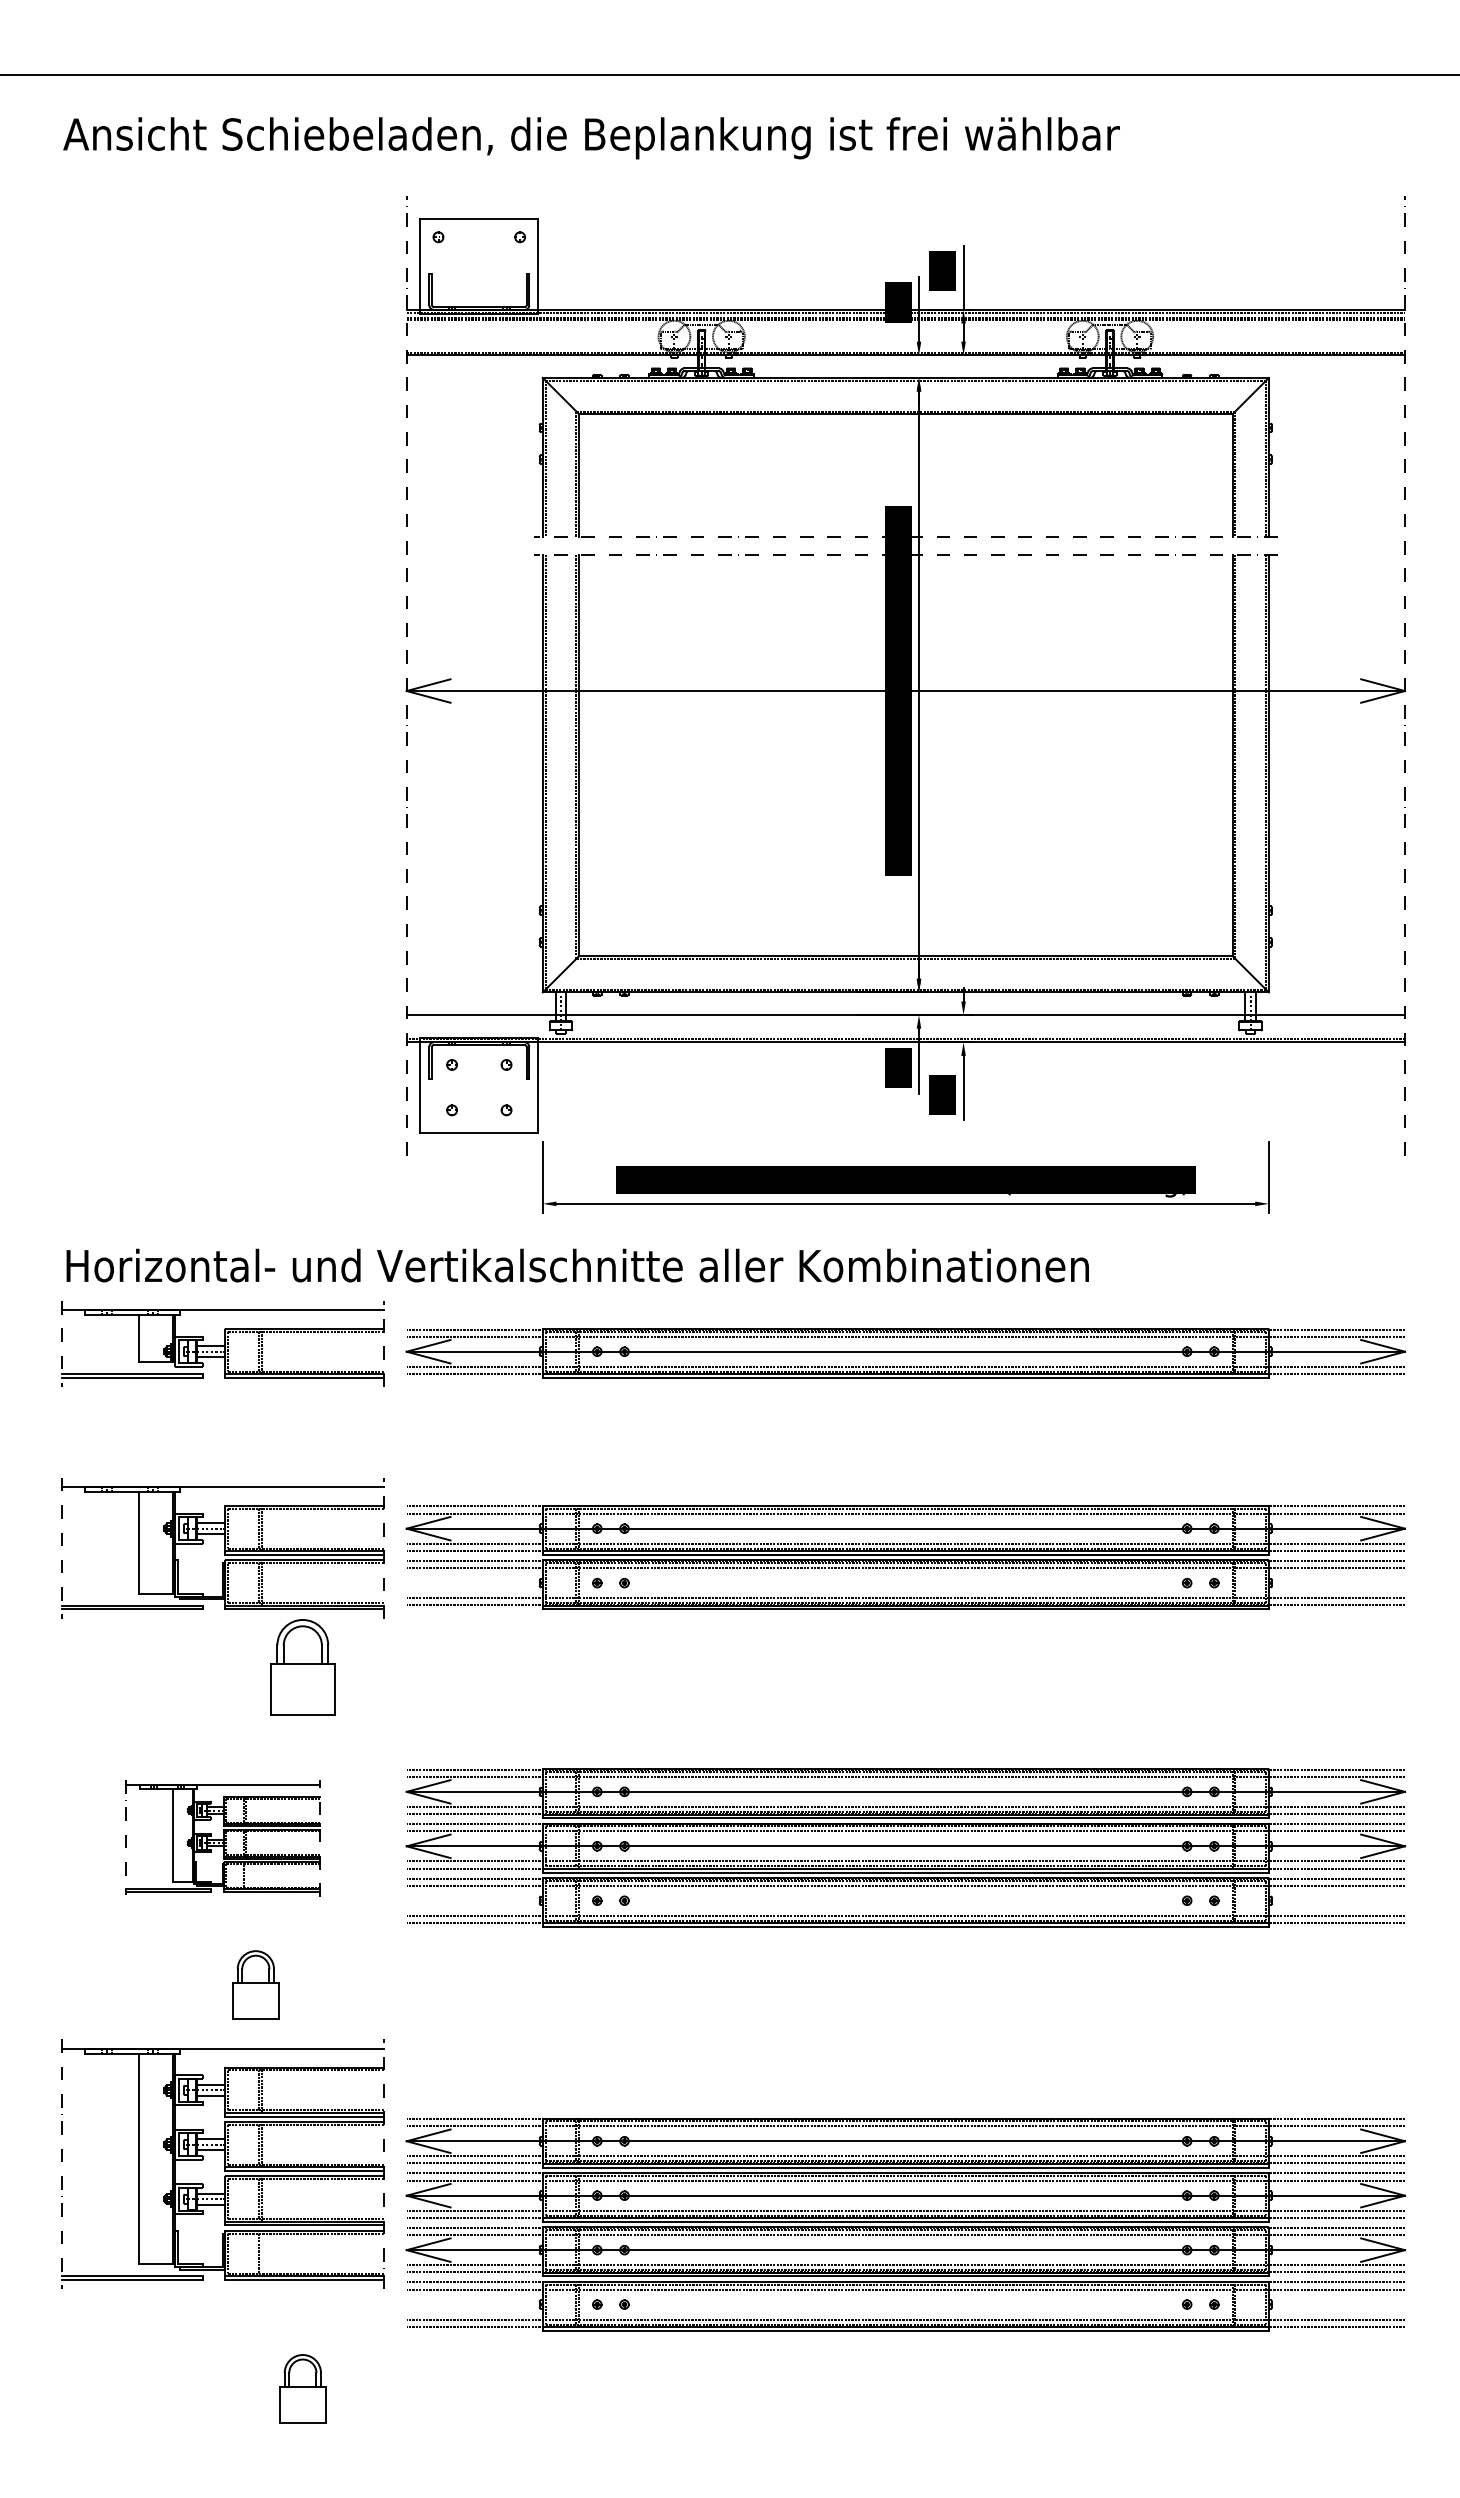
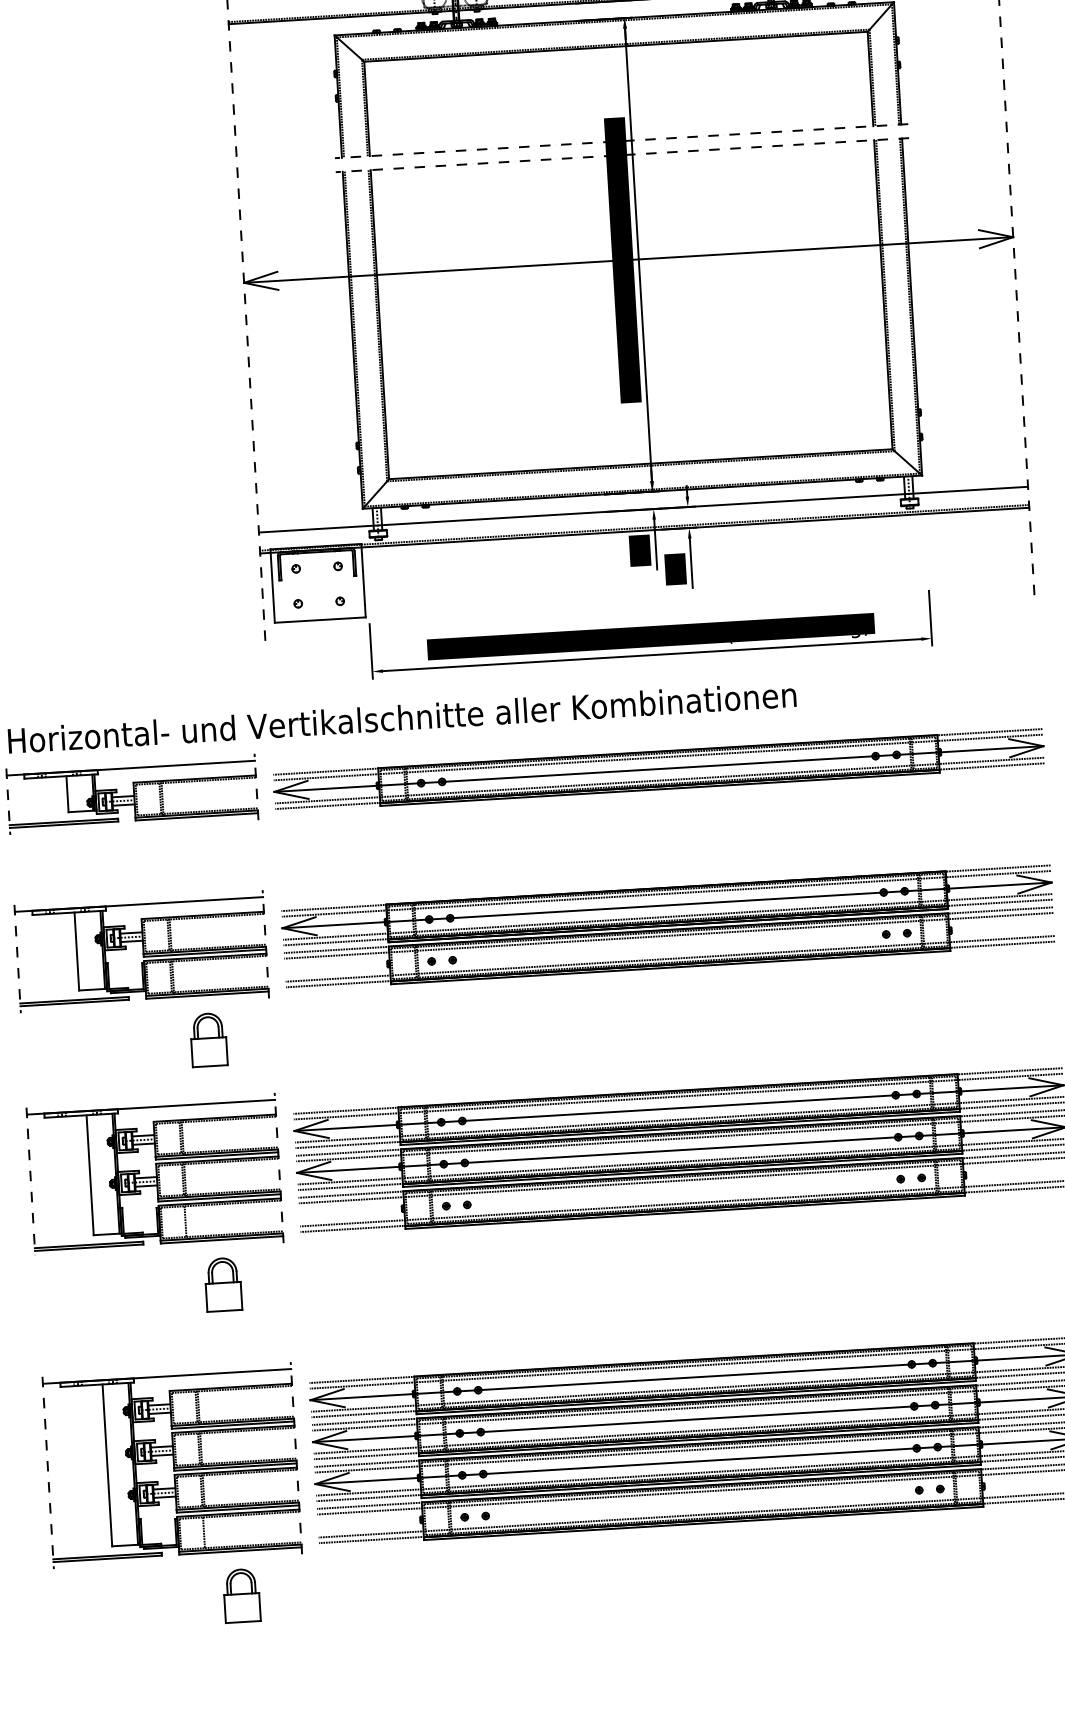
part: (302, 1667) -> (208, 1039), size x0.71
part: (222, 1838) -> (154, 1175), size x1.67
part: (255, 1984) -> (223, 1284), moved
part: (222, 2163) -> (171, 1465), moved

